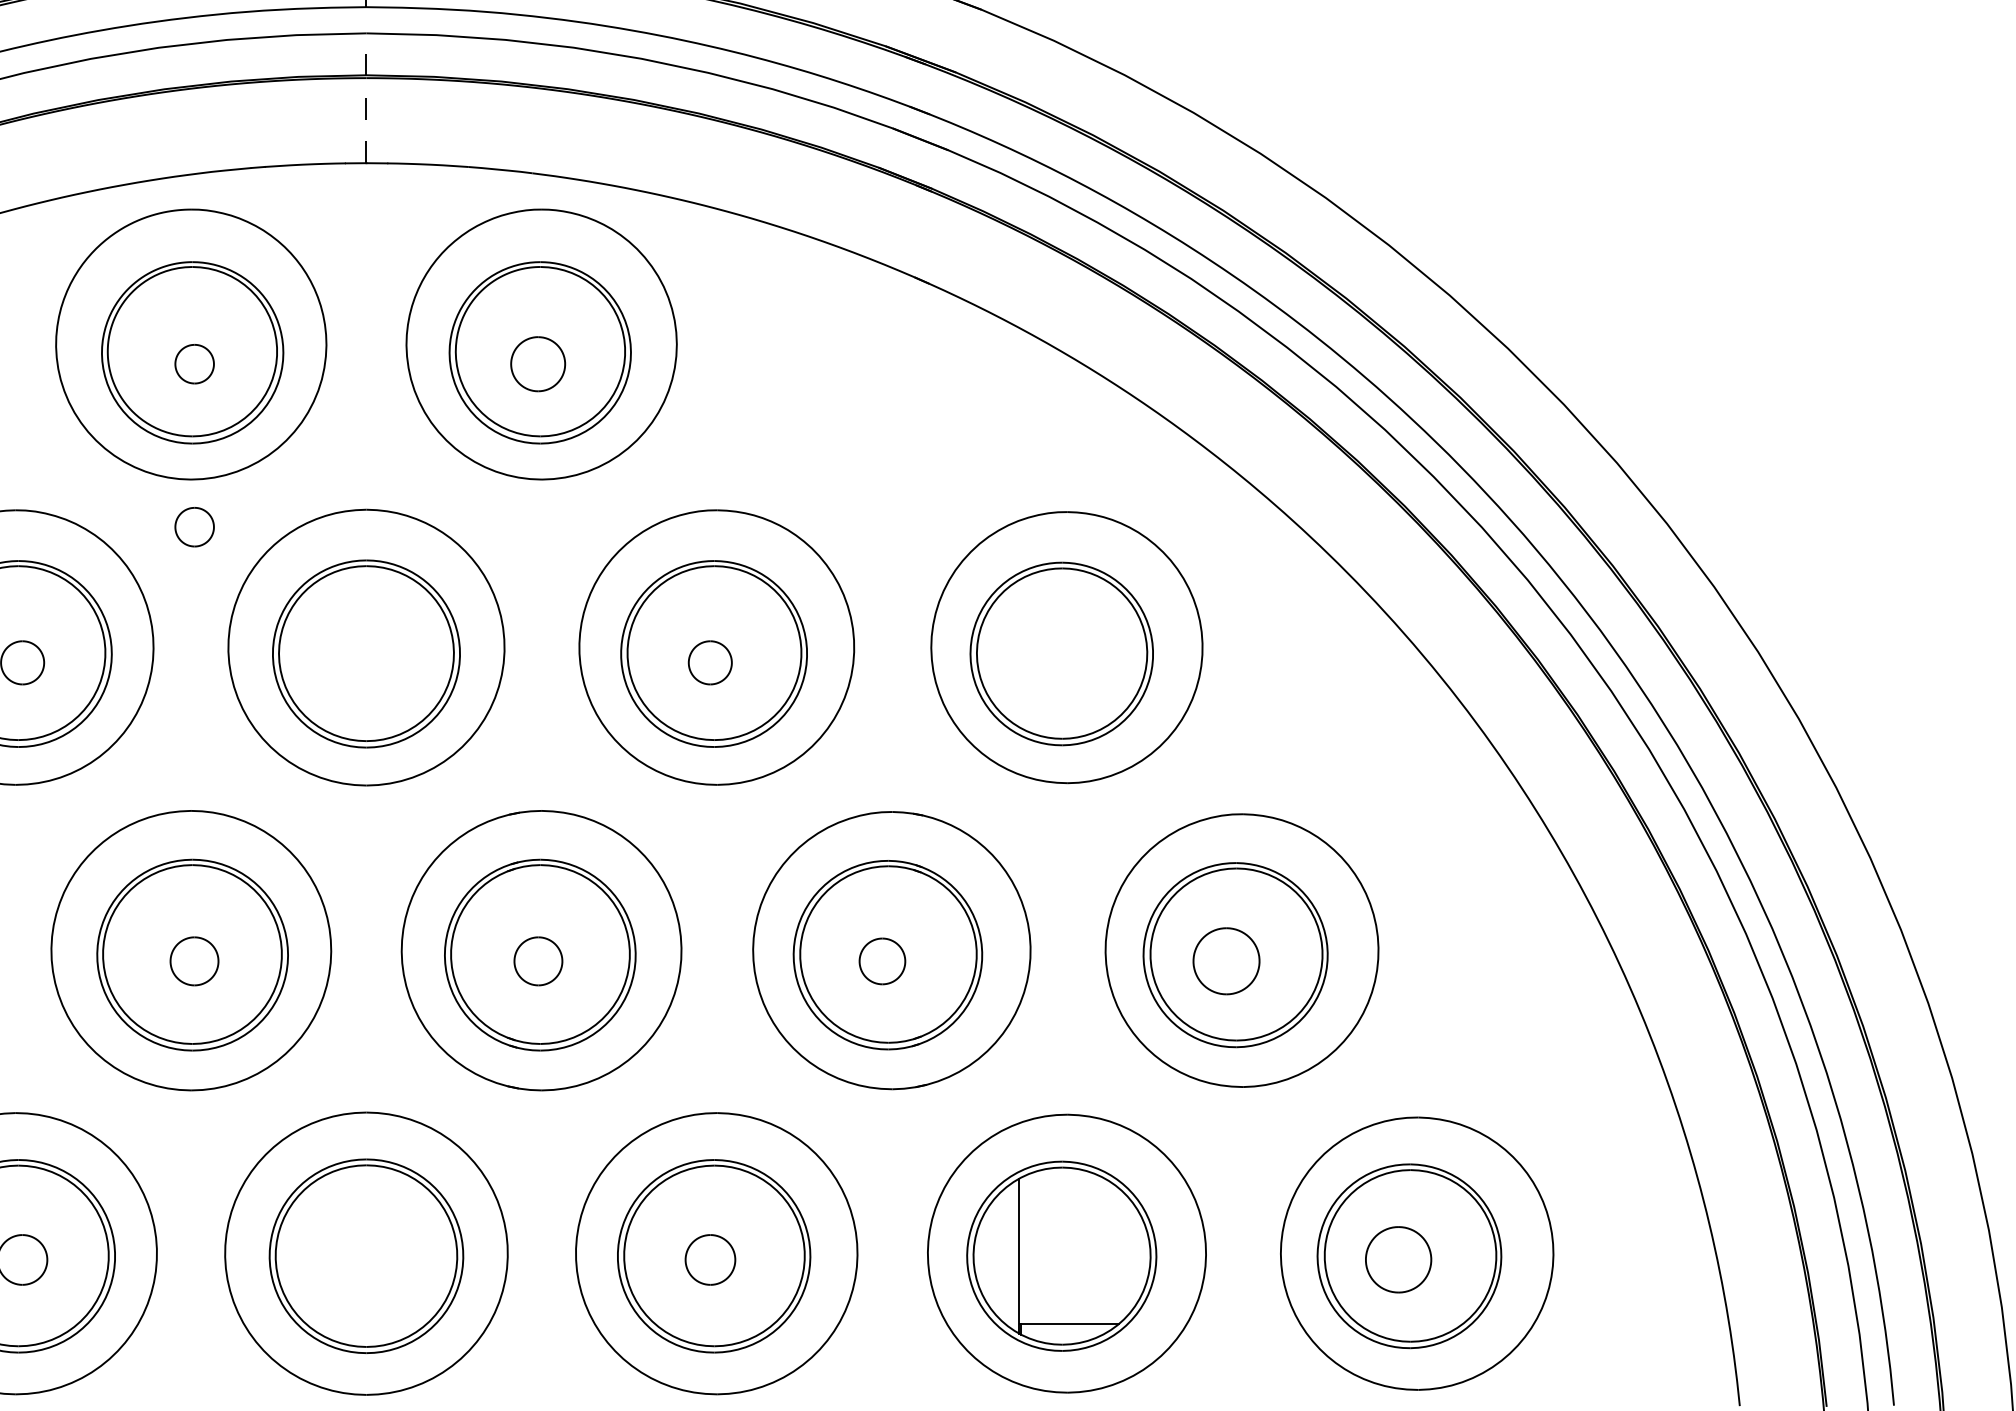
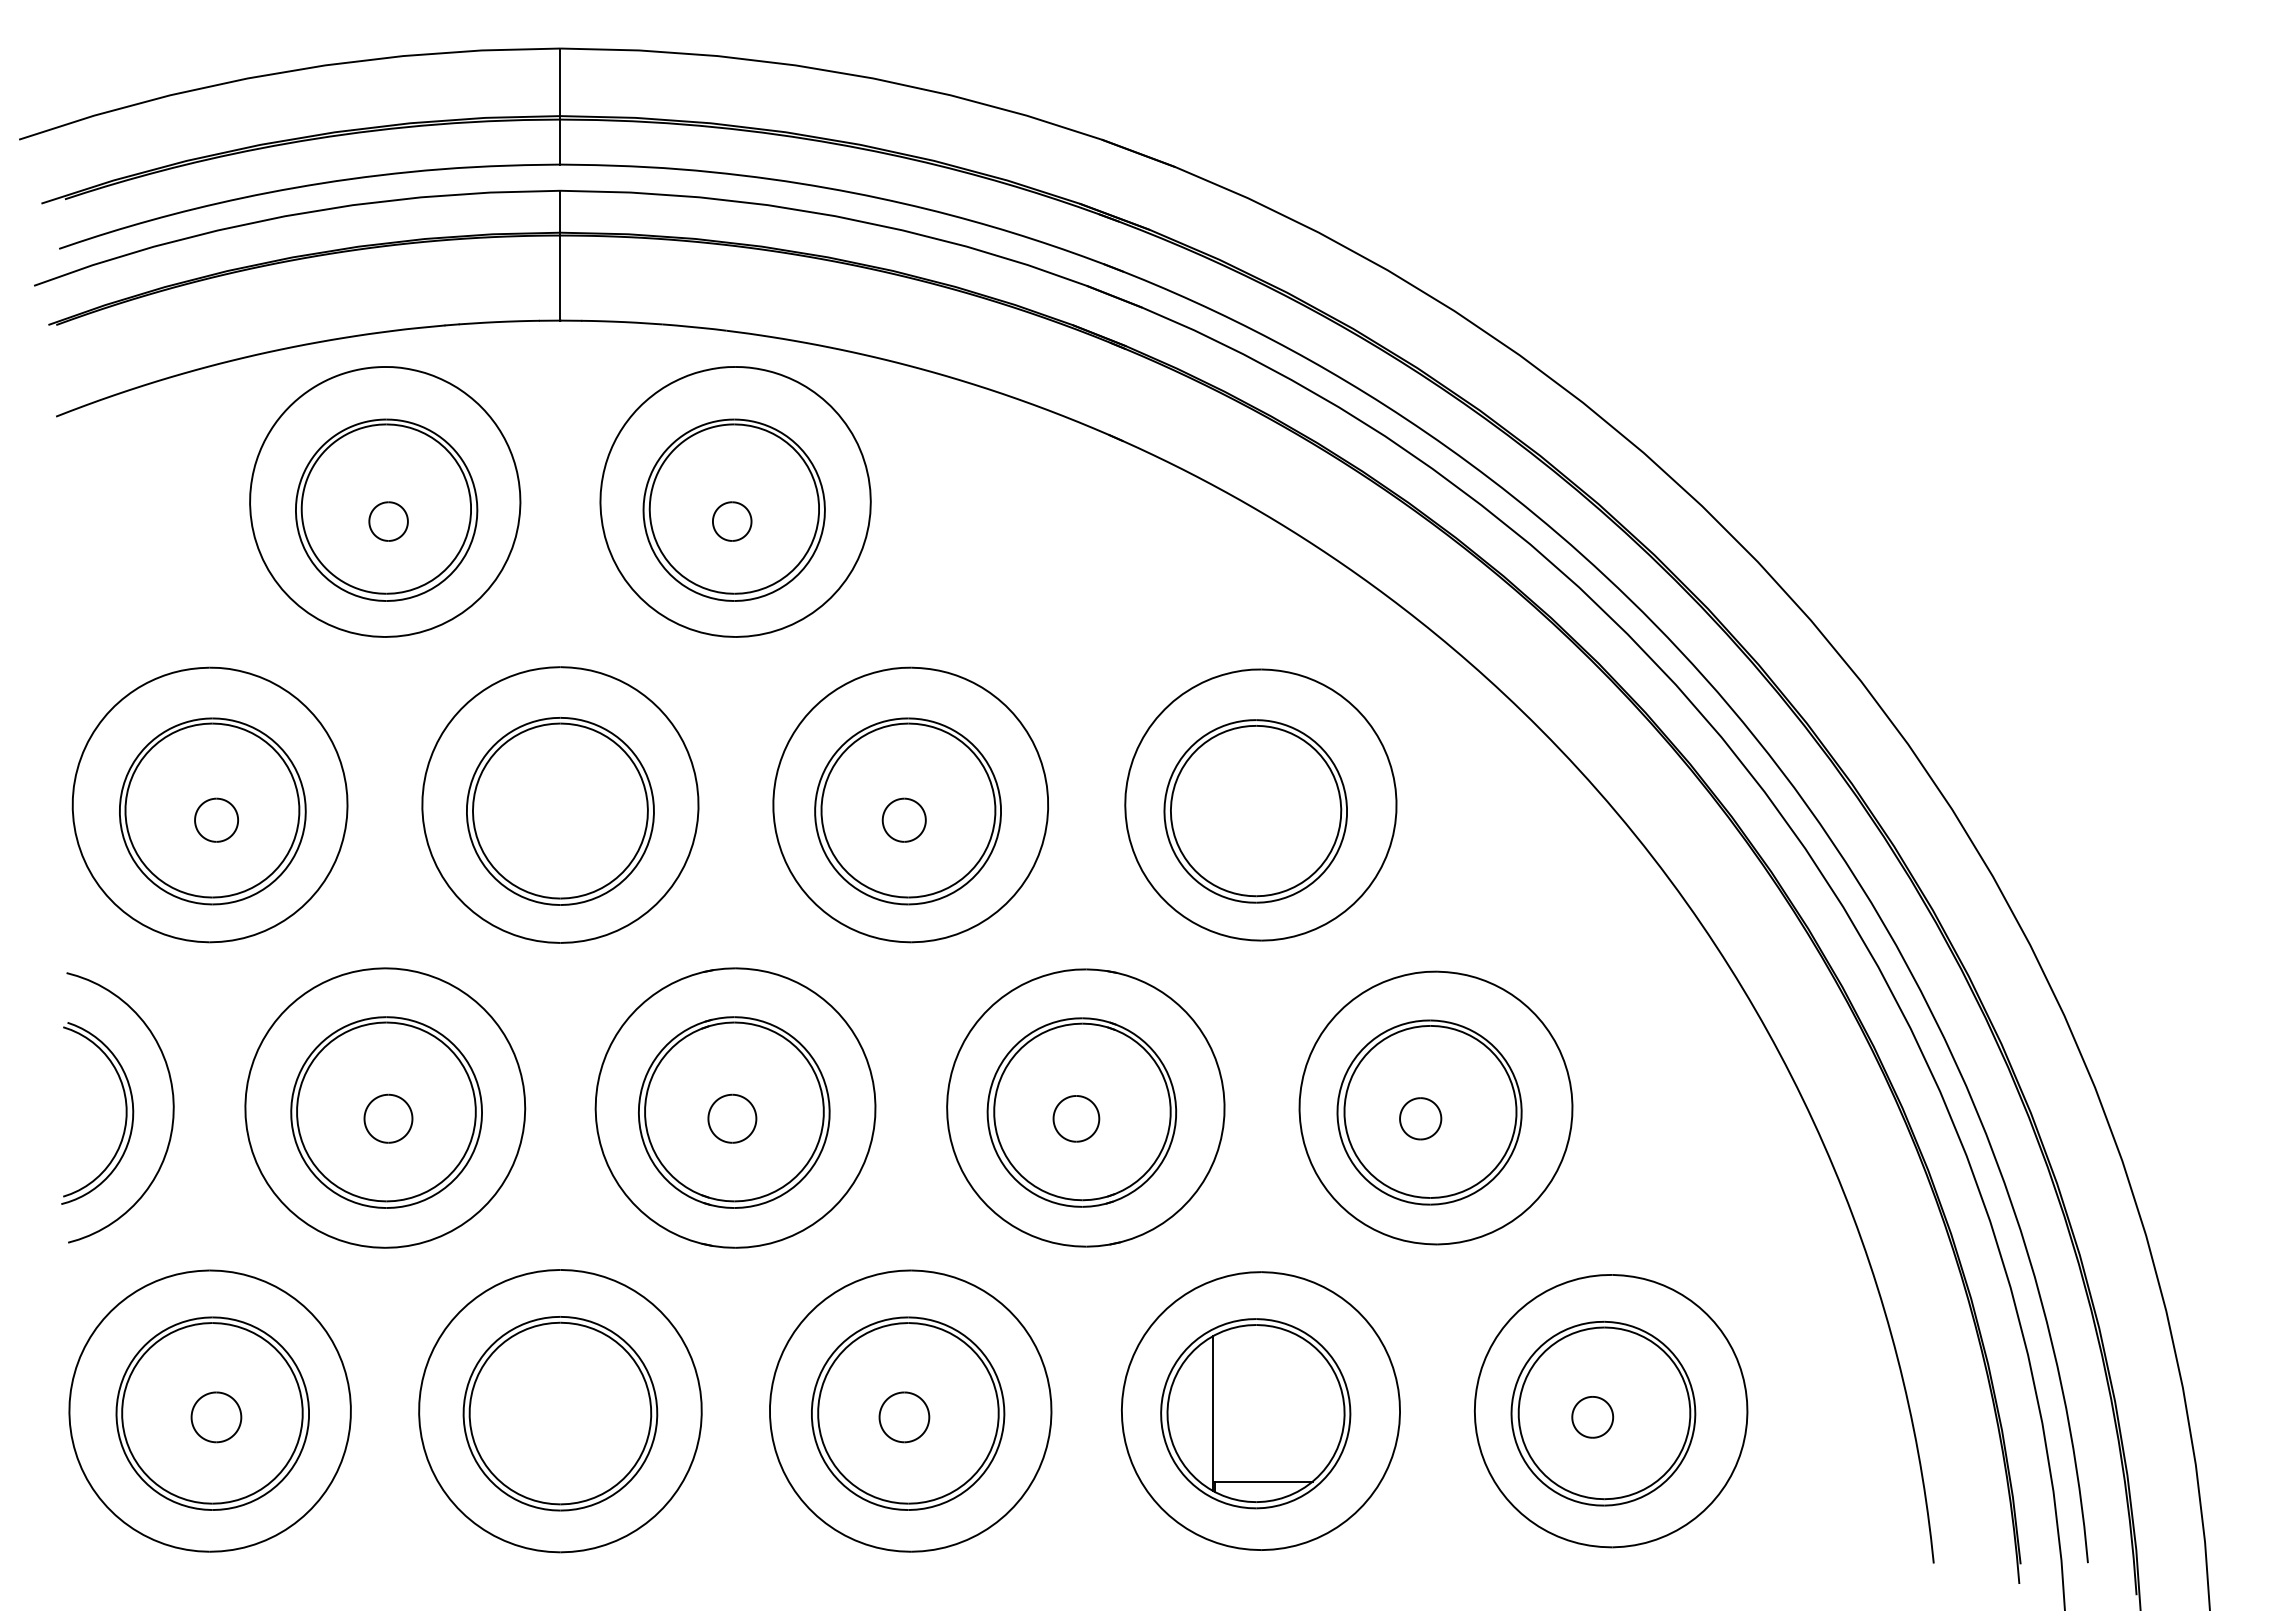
line: (366, 98) -> (560, 255), dashed -> solid
part: (538, 364) -> (732, 521), size x0.71
part: (194, 527) -> (388, 684), removed
part: (1226, 961) -> (1420, 1118), size x0.62
part: (1398, 1260) -> (1592, 1417), size x0.62

